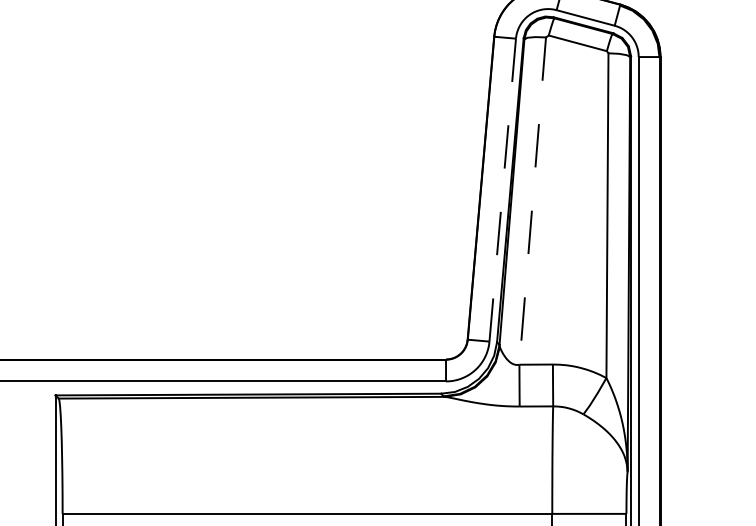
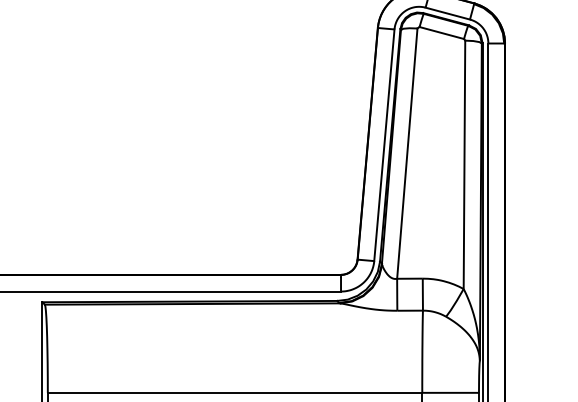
line: (502, 190) -> (384, 145), dashed -> solid
line: (532, 200) -> (407, 153), dashed -> solid

